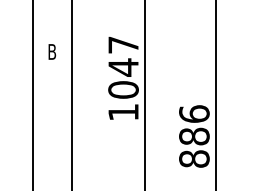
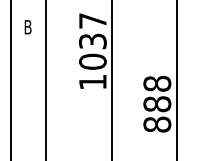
text: (123, 67) -> (92, 41), 1047 -> 1037
text: (194, 113) -> (157, 83), 886 -> 888

